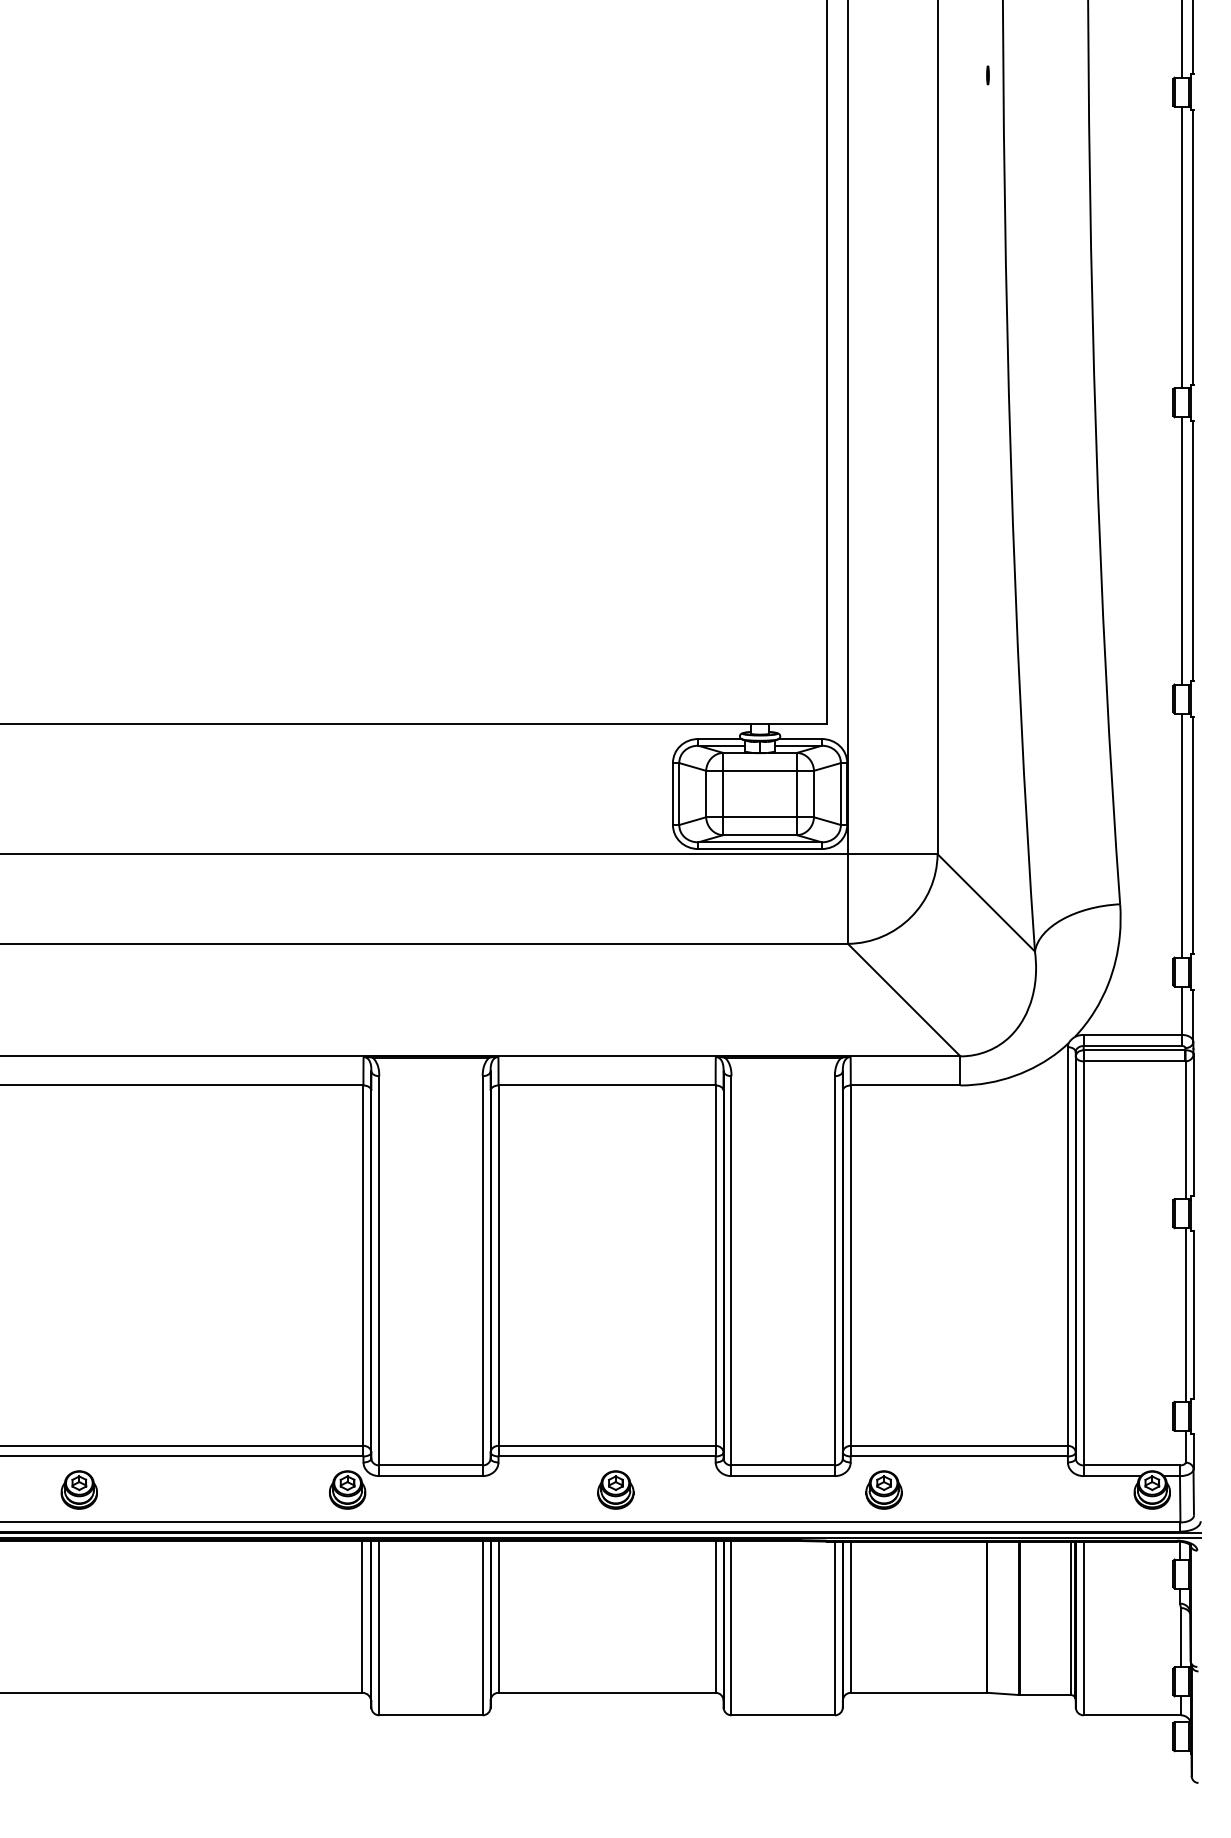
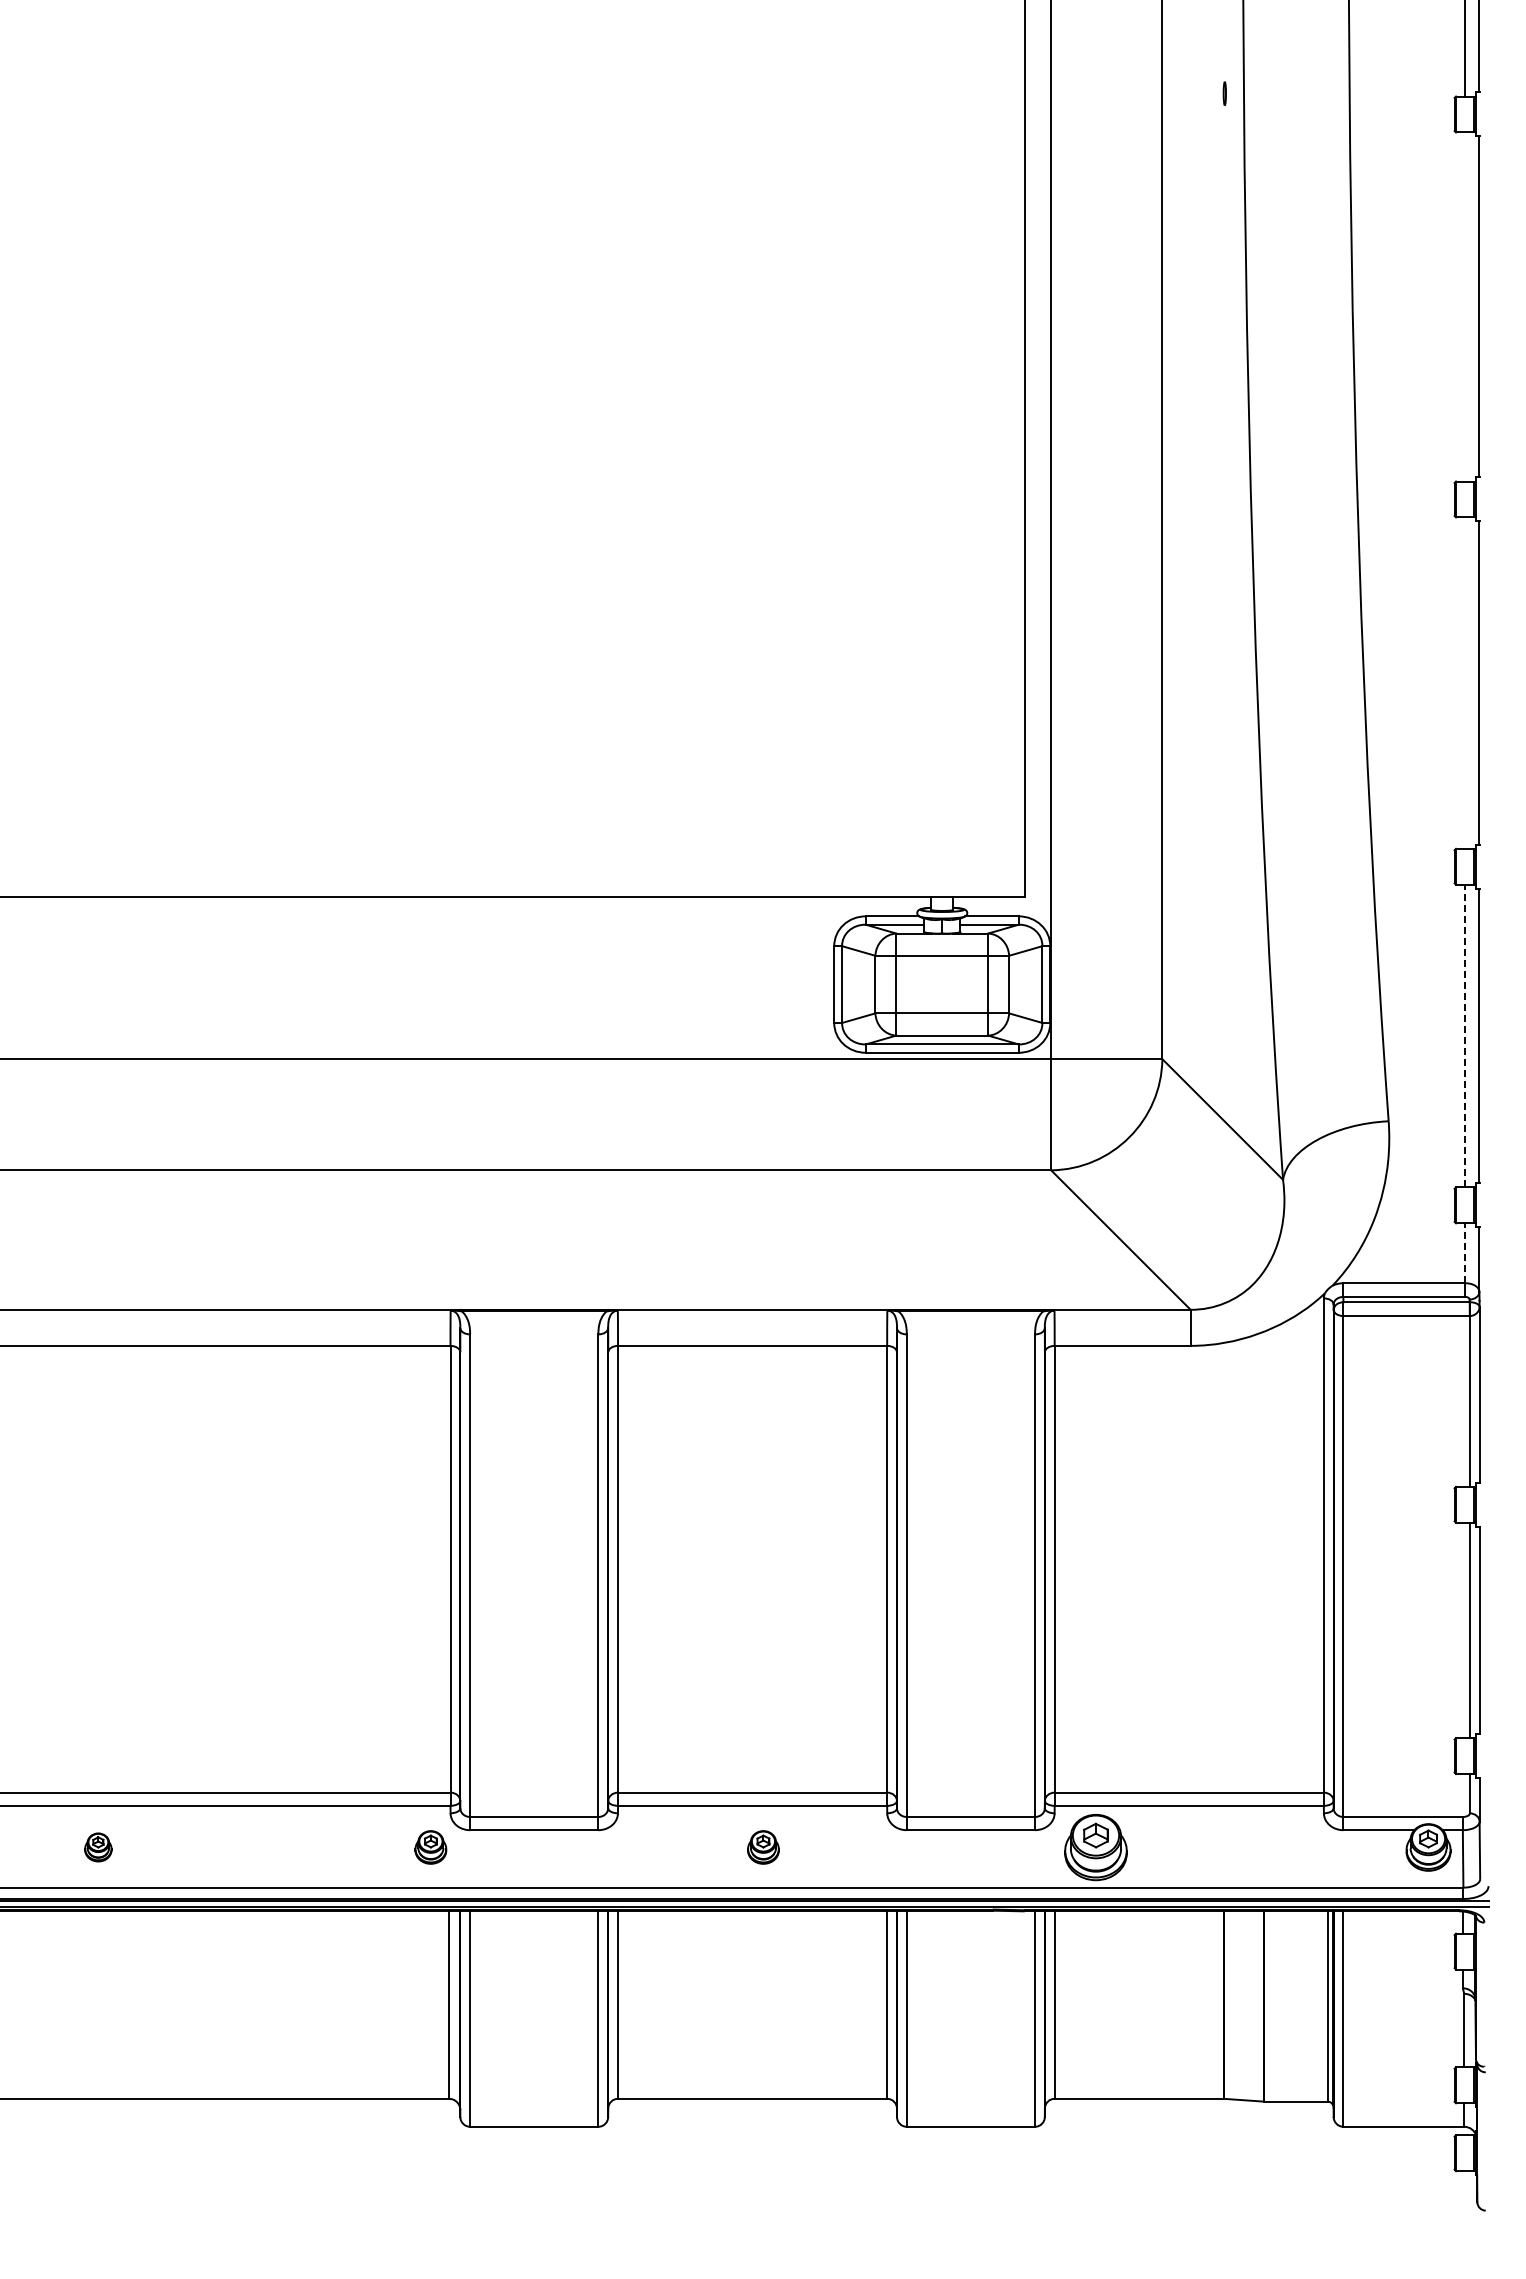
line: (1182, 247) -> (1465, 306), removed
line: (1182, 550) -> (1465, 682), removed
line: (1182, 835) -> (1465, 1035), solid -> dashed
line: (1182, 1010) -> (1465, 1253), solid -> dashed
part: (79, 1490) -> (98, 1847), size x0.6
part: (347, 1490) -> (430, 1847), size x0.7
part: (615, 1490) -> (763, 1847), size x0.7
part: (883, 1490) -> (1095, 1847), size x1.4

